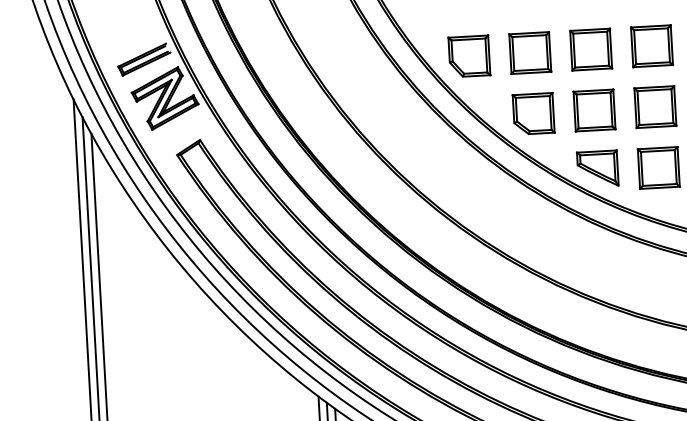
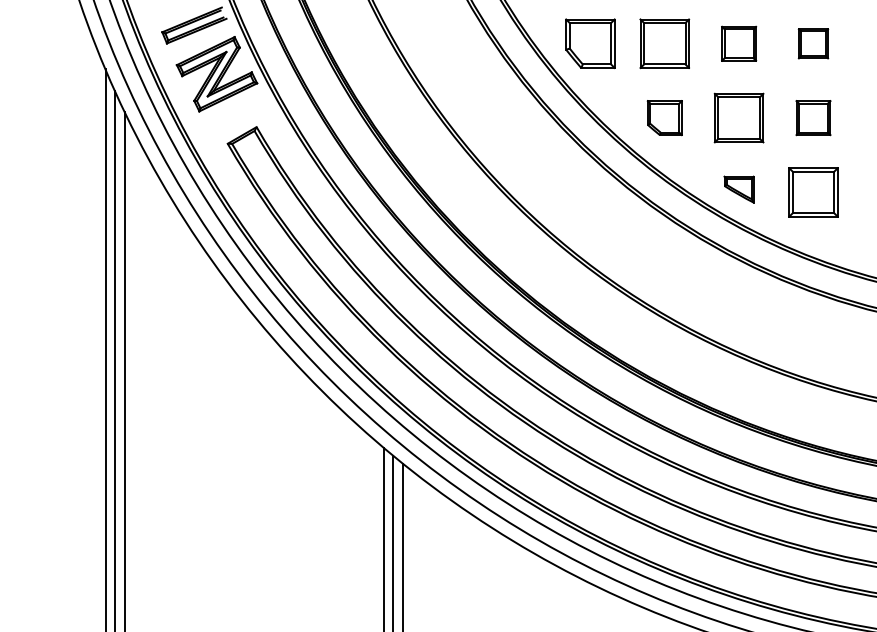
part: (652, 46) -> (813, 43), size x0.6
part: (590, 49) -> (738, 43), size x0.7
part: (655, 106) -> (813, 117), size x0.7
part: (533, 113) -> (664, 117), size x0.7
part: (597, 169) -> (738, 189), size x0.6

